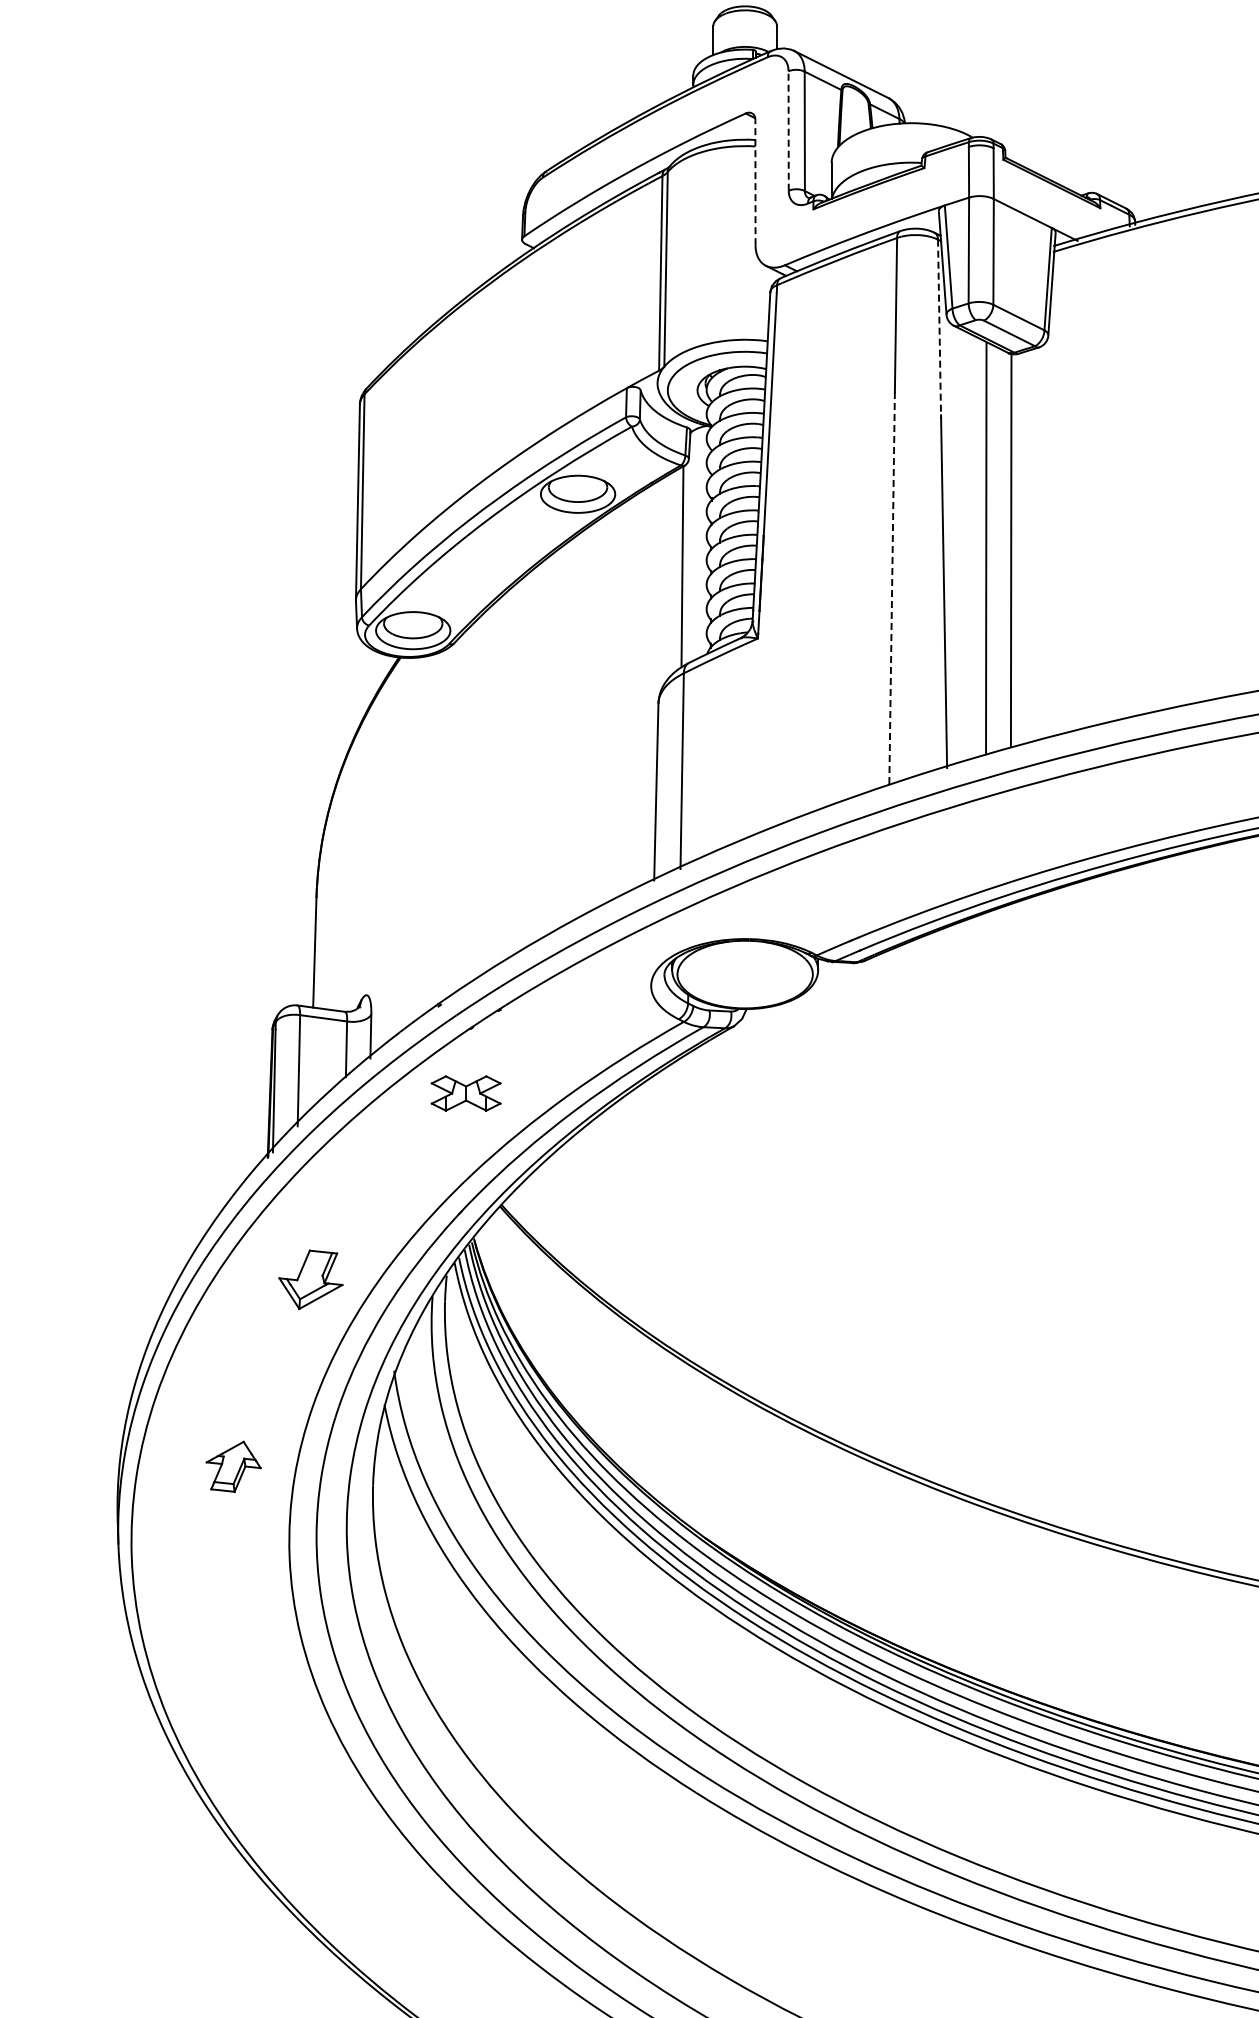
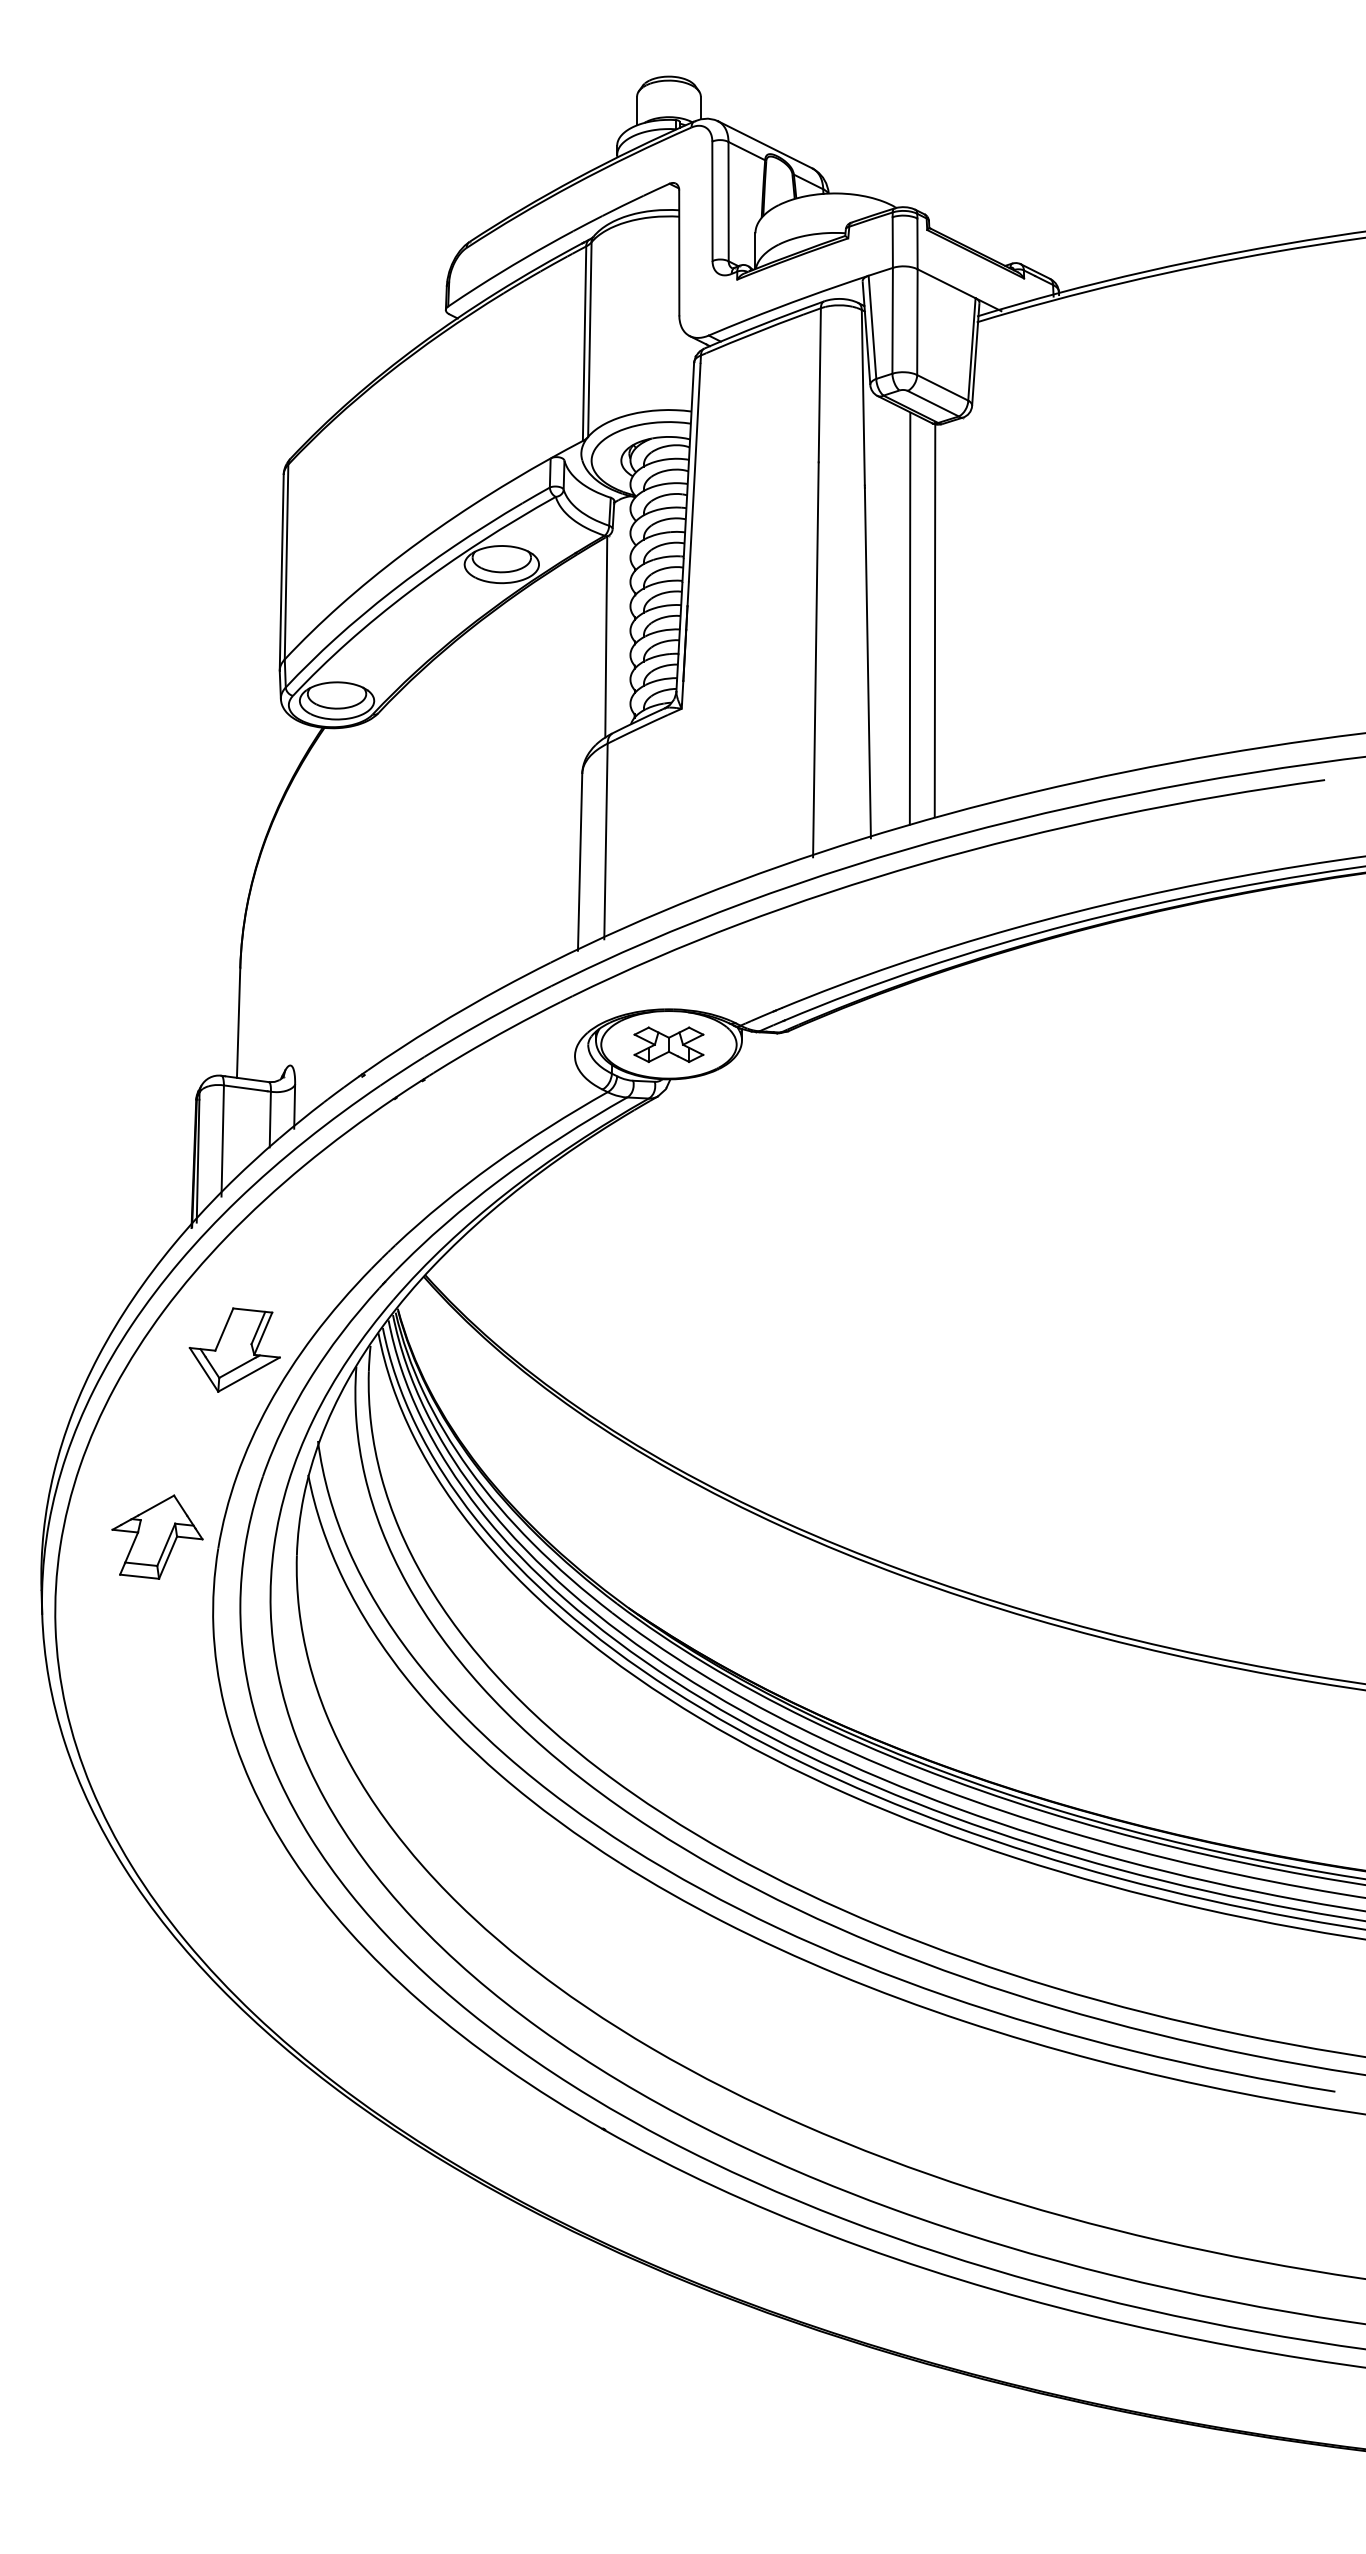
line: (788, 131) -> (712, 201), dashed -> solid
line: (755, 182) -> (679, 252), dashed -> solid
line: (939, 327) -> (863, 397), dashed -> solid
line: (891, 589) -> (815, 659), dashed -> solid
part: (465, 1093) -> (668, 1044), moved
part: (310, 1279) -> (234, 1349), size x1.43
part: (233, 1466) -> (157, 1536), size x1.67

